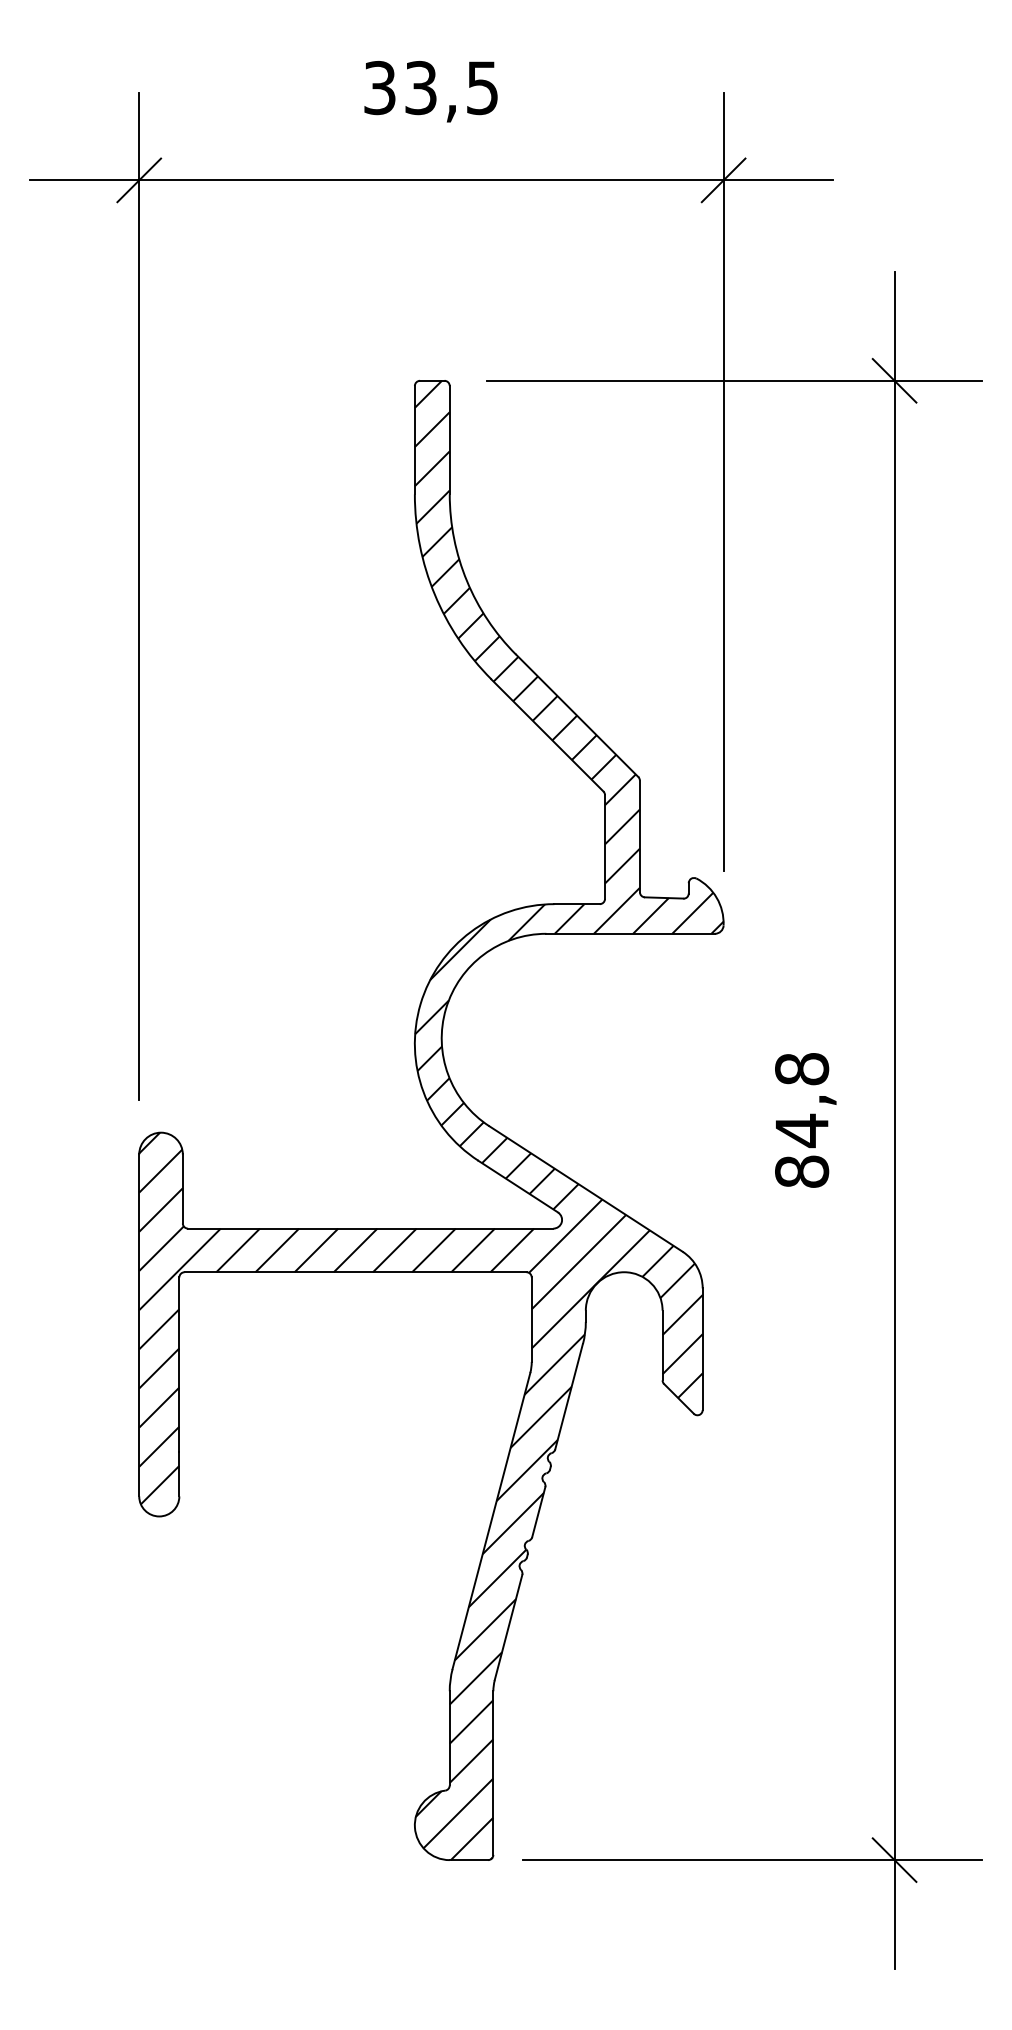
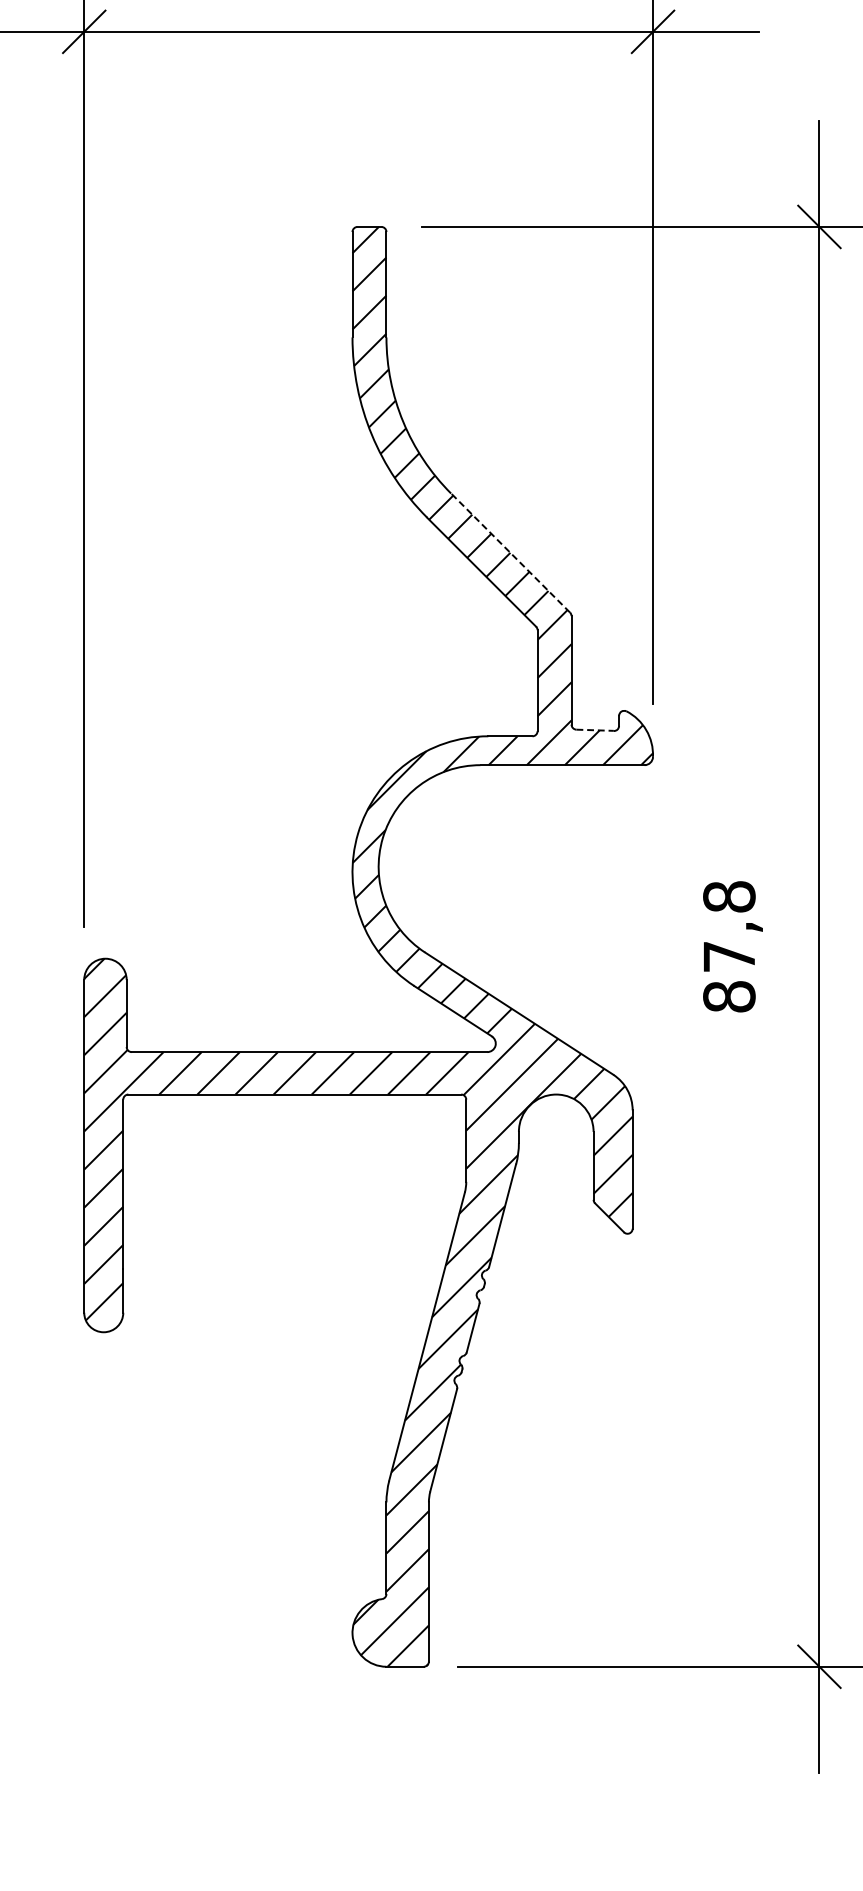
line: (576, 715) -> (509, 552), solid -> dashed
line: (664, 897) -> (595, 729), solid -> dashed
text: (801, 1130) -> (728, 956), 84,8 -> 87,8

